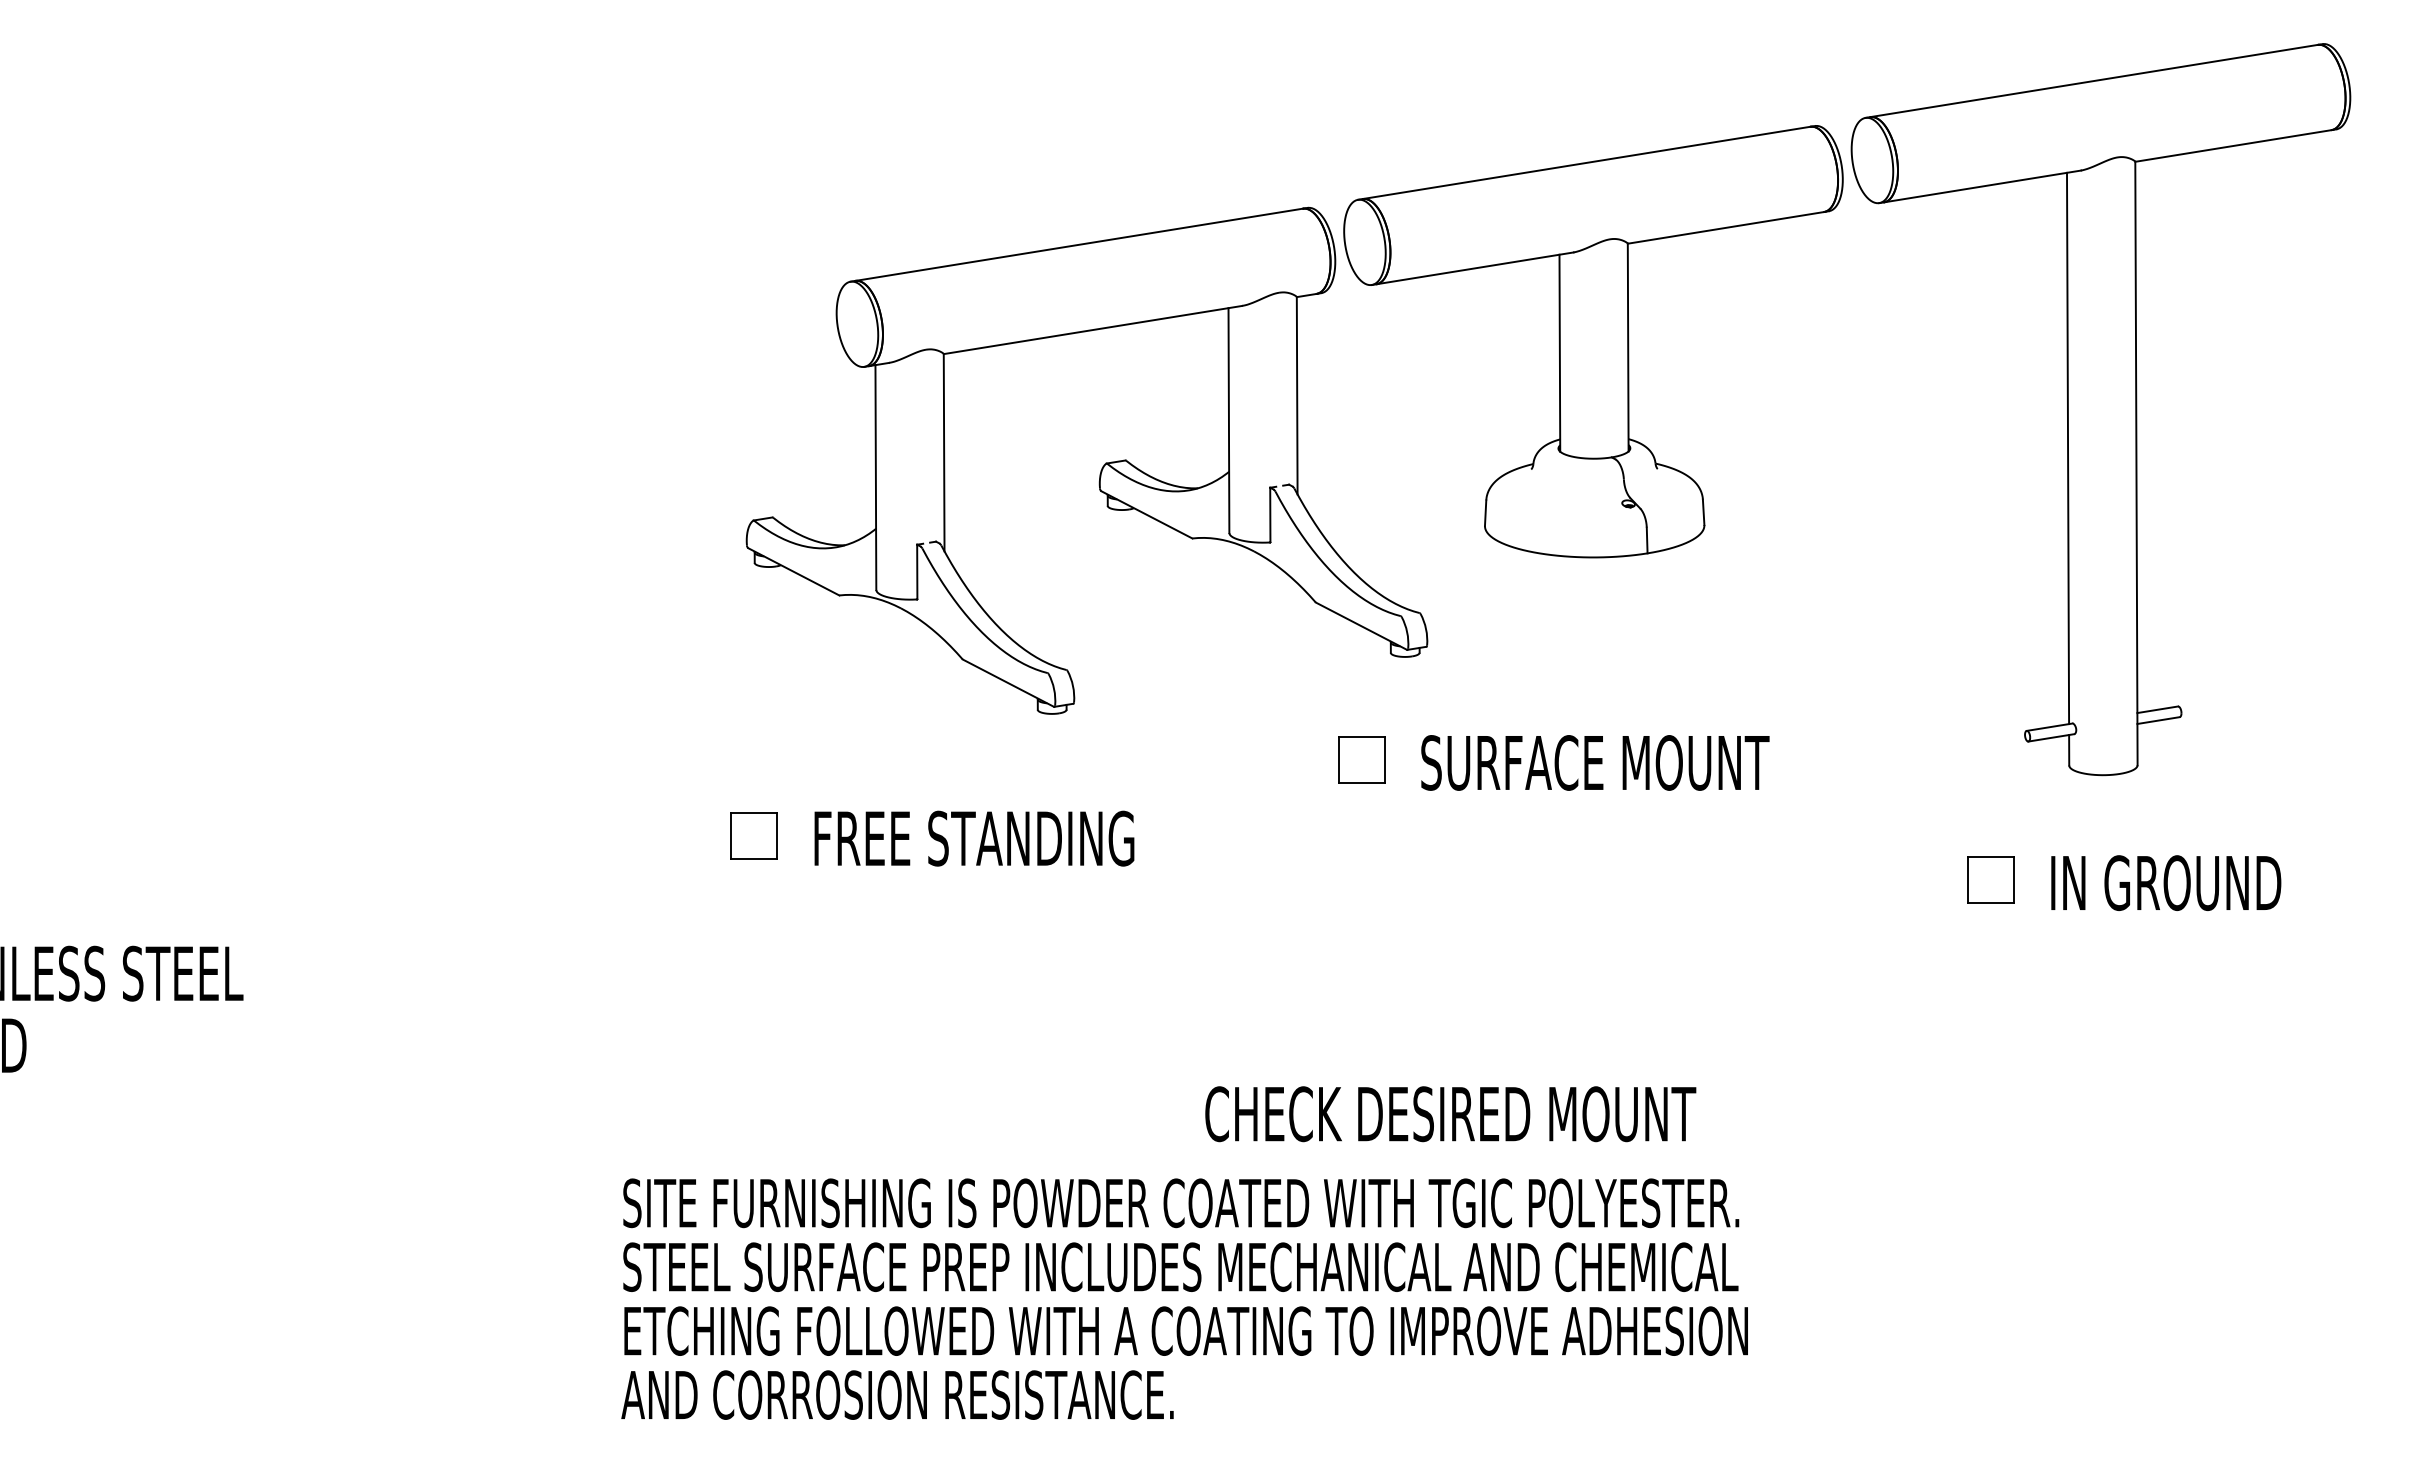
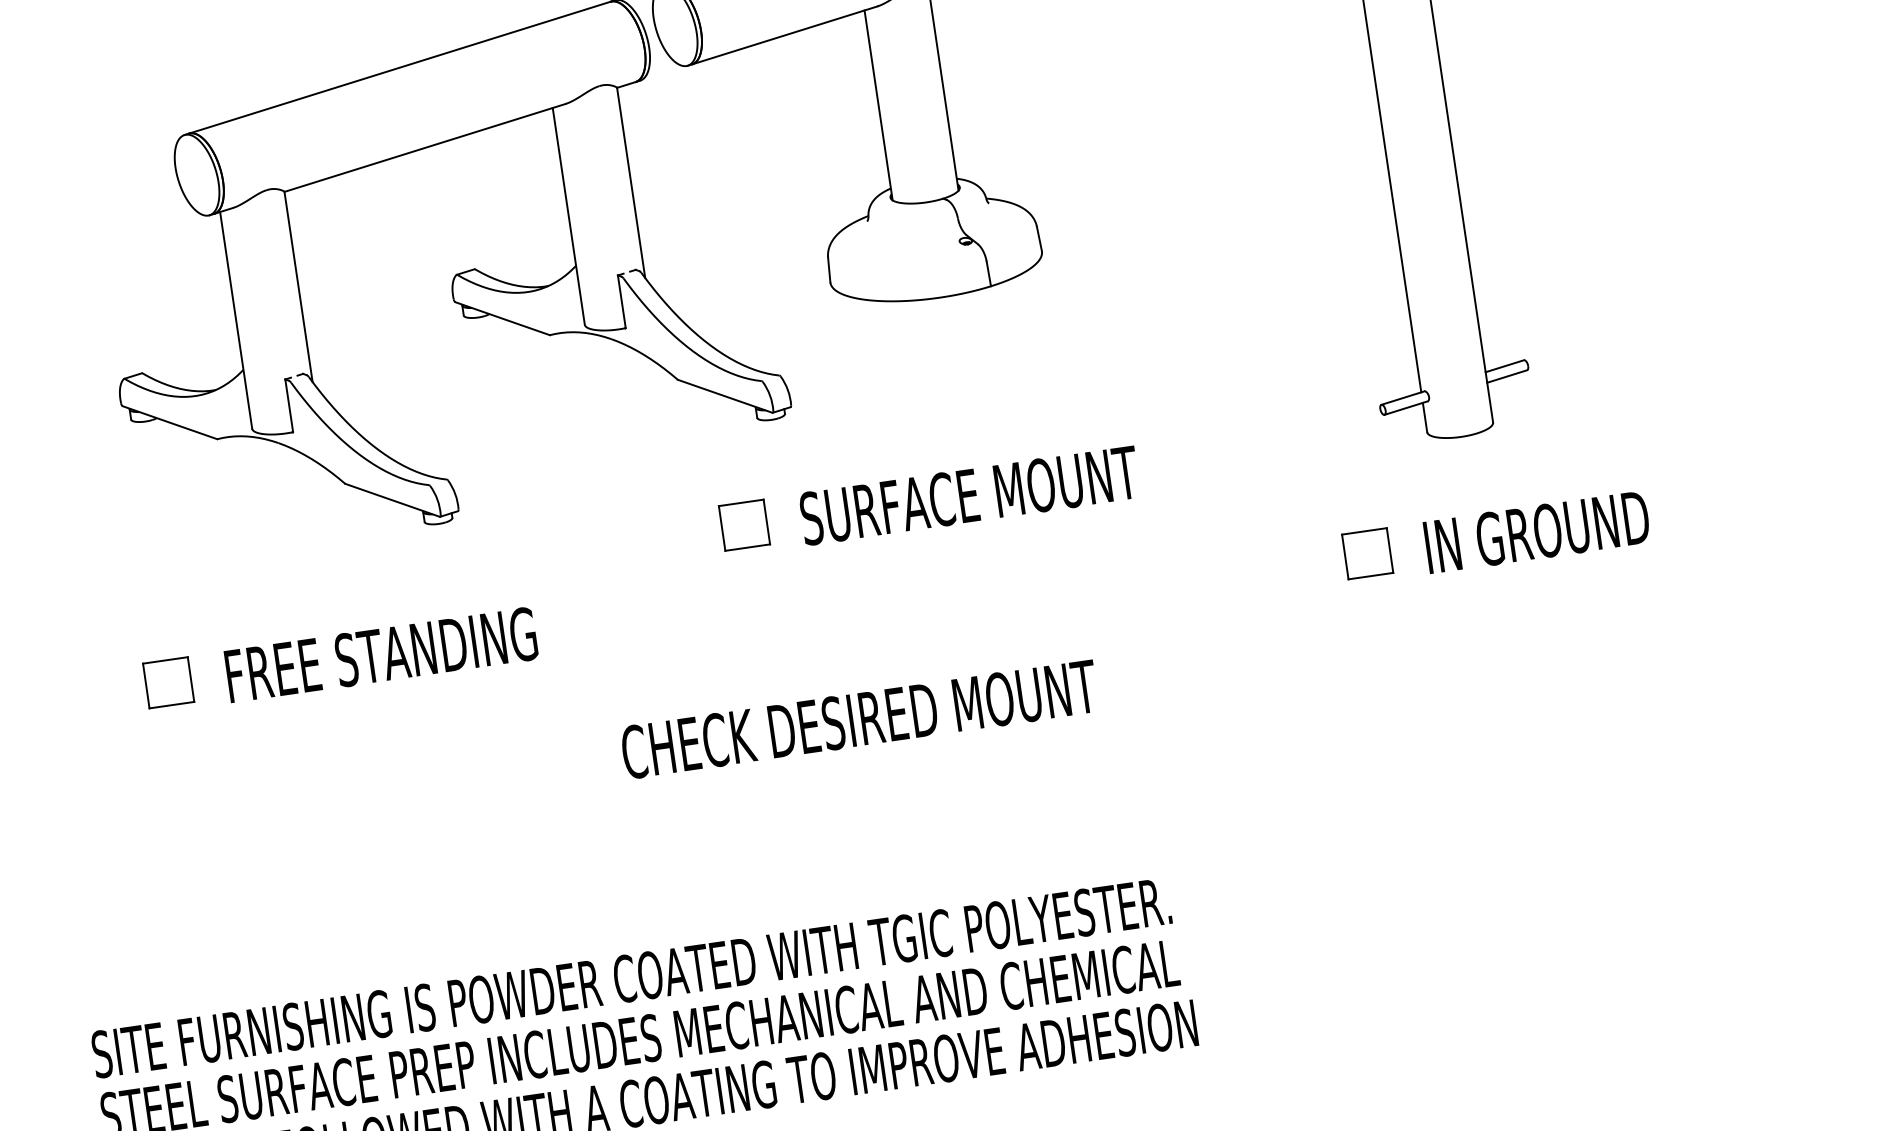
text: (1450, 1114) -> (859, 719), moved

